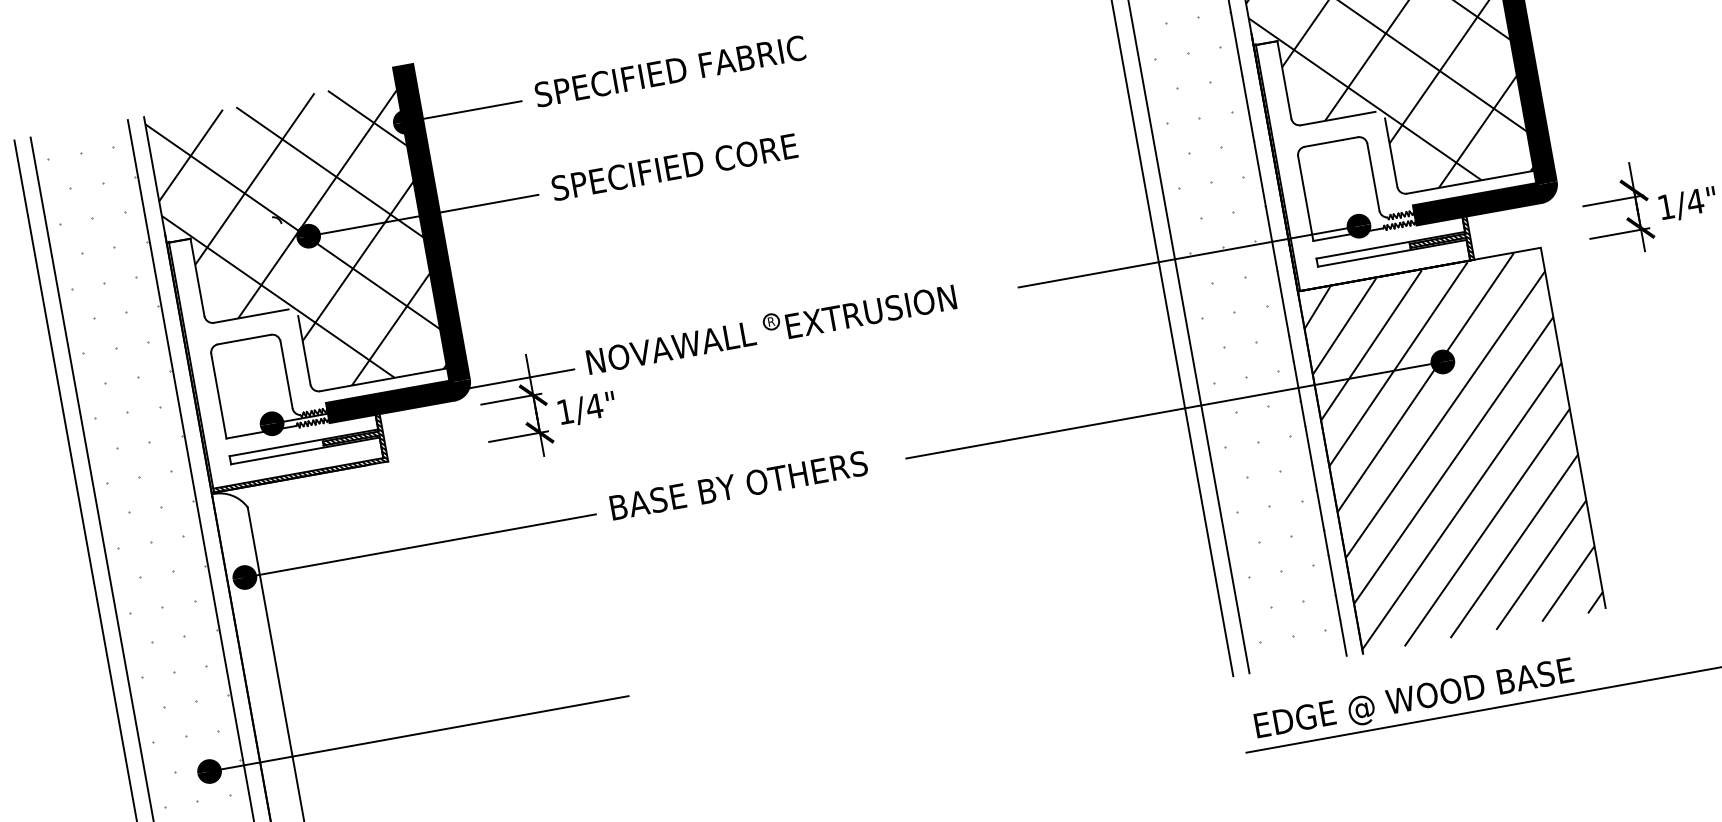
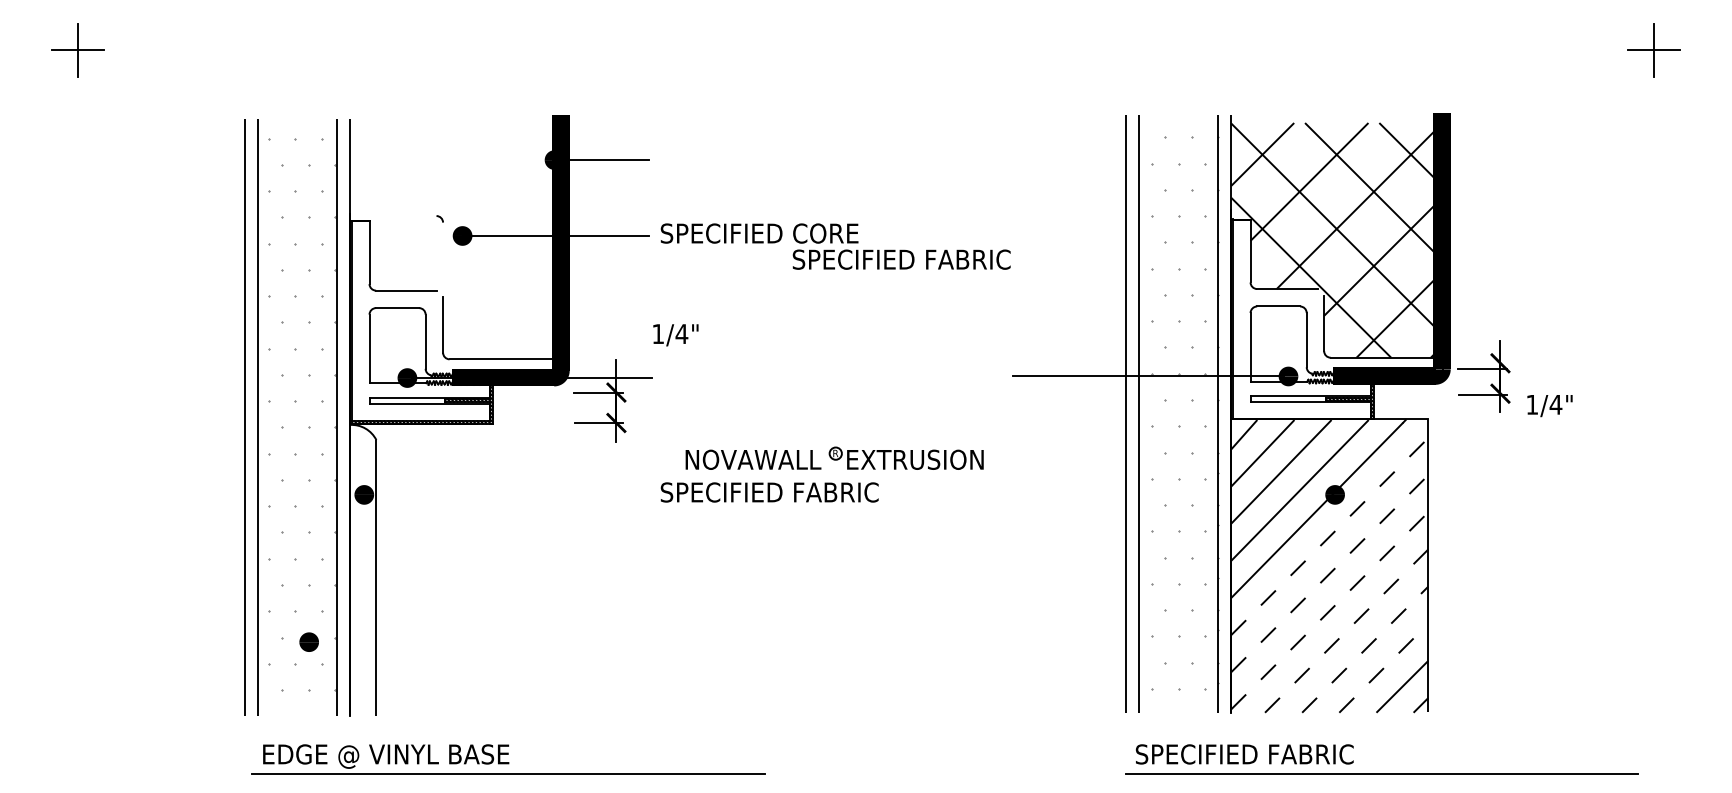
text: (669, 71) -> (901, 259), moved
part: (1614, 201) -> (1483, 369), moved
hatch: (301, 244) -> (455, 241), removed
part: (770, 326) -> (834, 457), moved
text: (586, 409) -> (675, 335), moved
line: (1171, 410) -> (1115, 494), removed
line: (1446, 414) -> (1330, 536), solid -> dashed
line: (1454, 459) -> (1330, 573), solid -> dashed
text: (744, 484) -> (769, 492), BASE BY OTHERS -> SPECIFIED FABRIC
line: (1462, 505) -> (1330, 610), solid -> dashed
line: (1486, 526) -> (1346, 630), solid -> dashed
line: (420, 545) -> (506, 494), removed
line: (1514, 545) -> (1365, 649), solid -> dashed
line: (1541, 565) -> (1383, 668), solid -> dashed
text: (1413, 700) -> (1264, 756), EDGE @ WOOD BASE -> SPECIFIED FABRIC
line: (418, 734) -> (478, 642), removed

